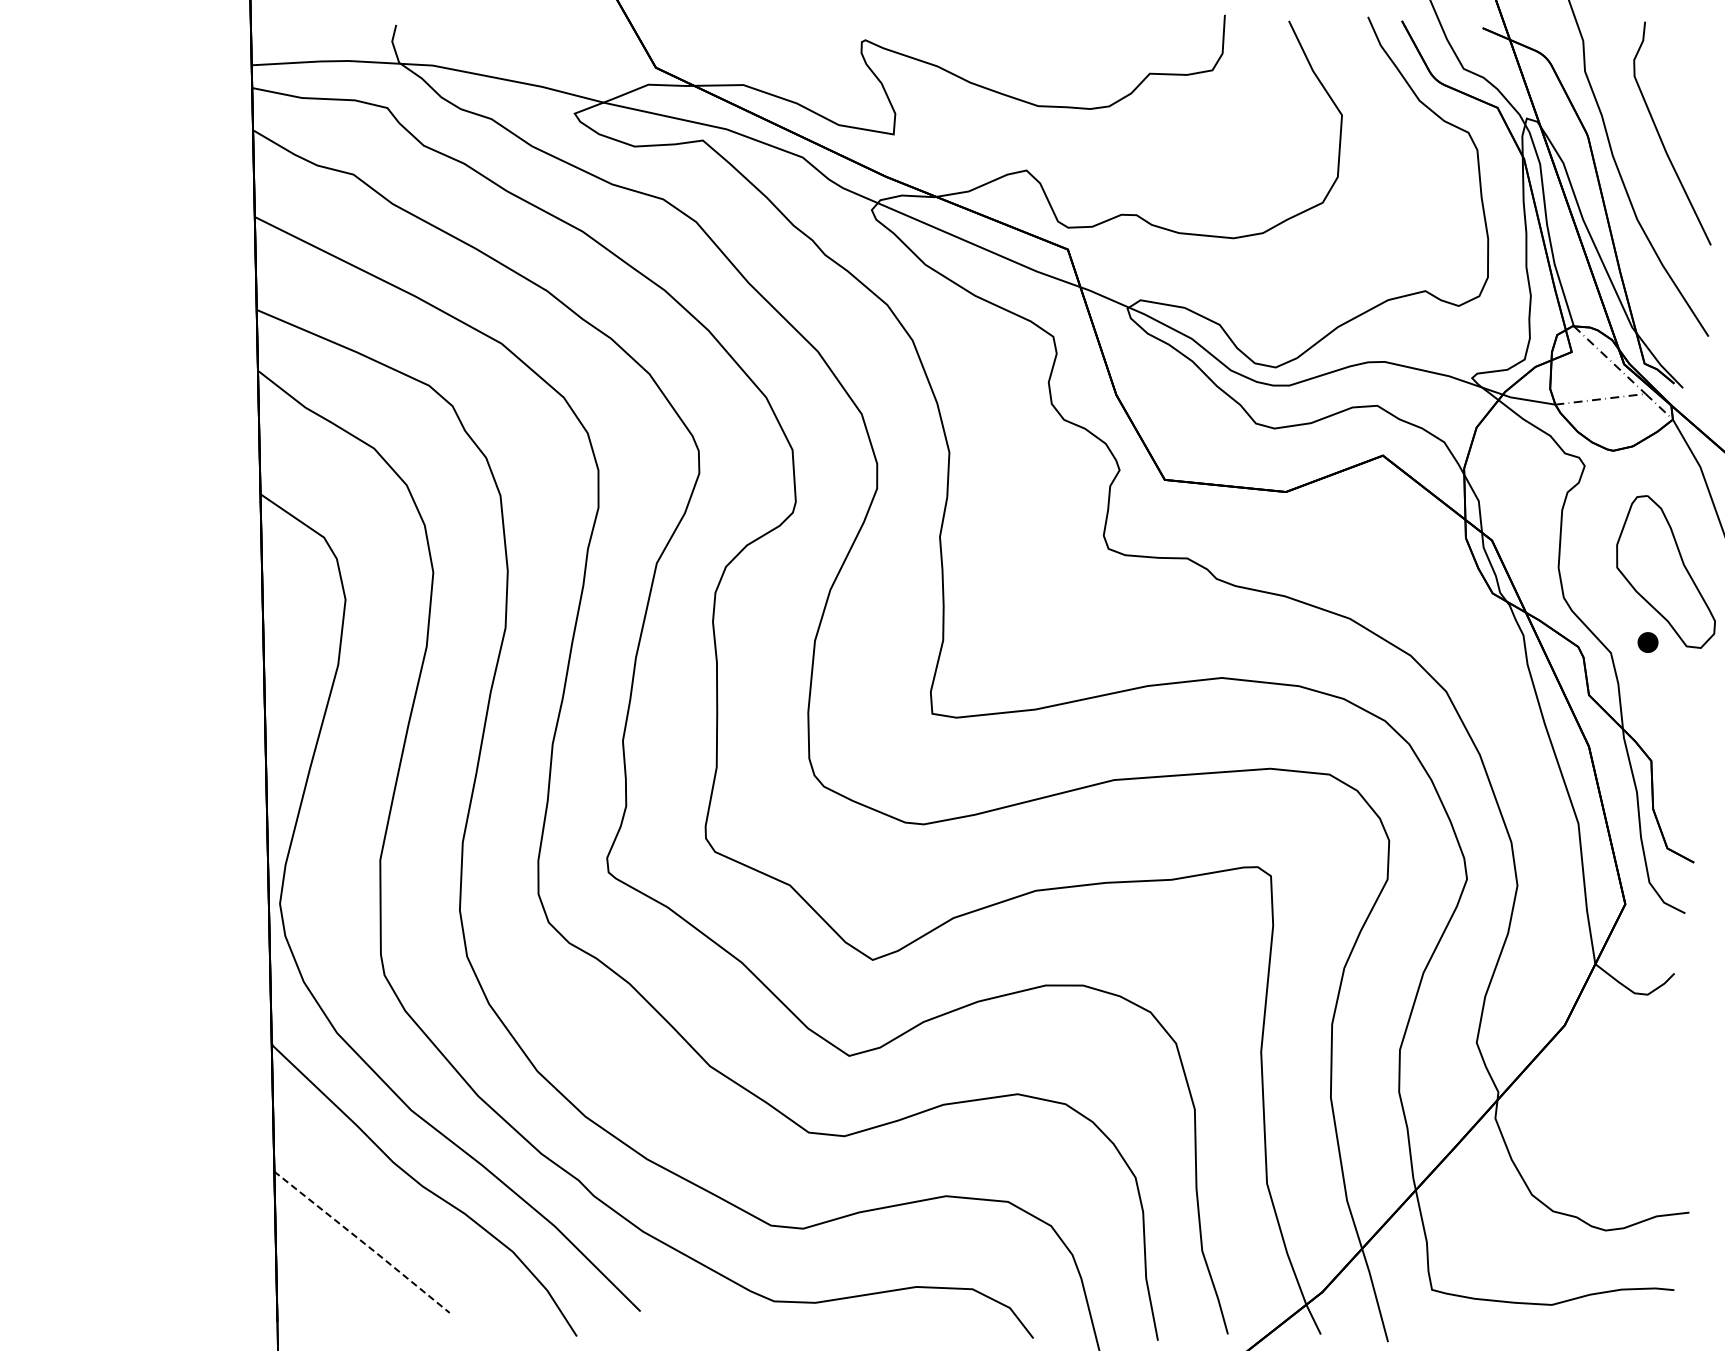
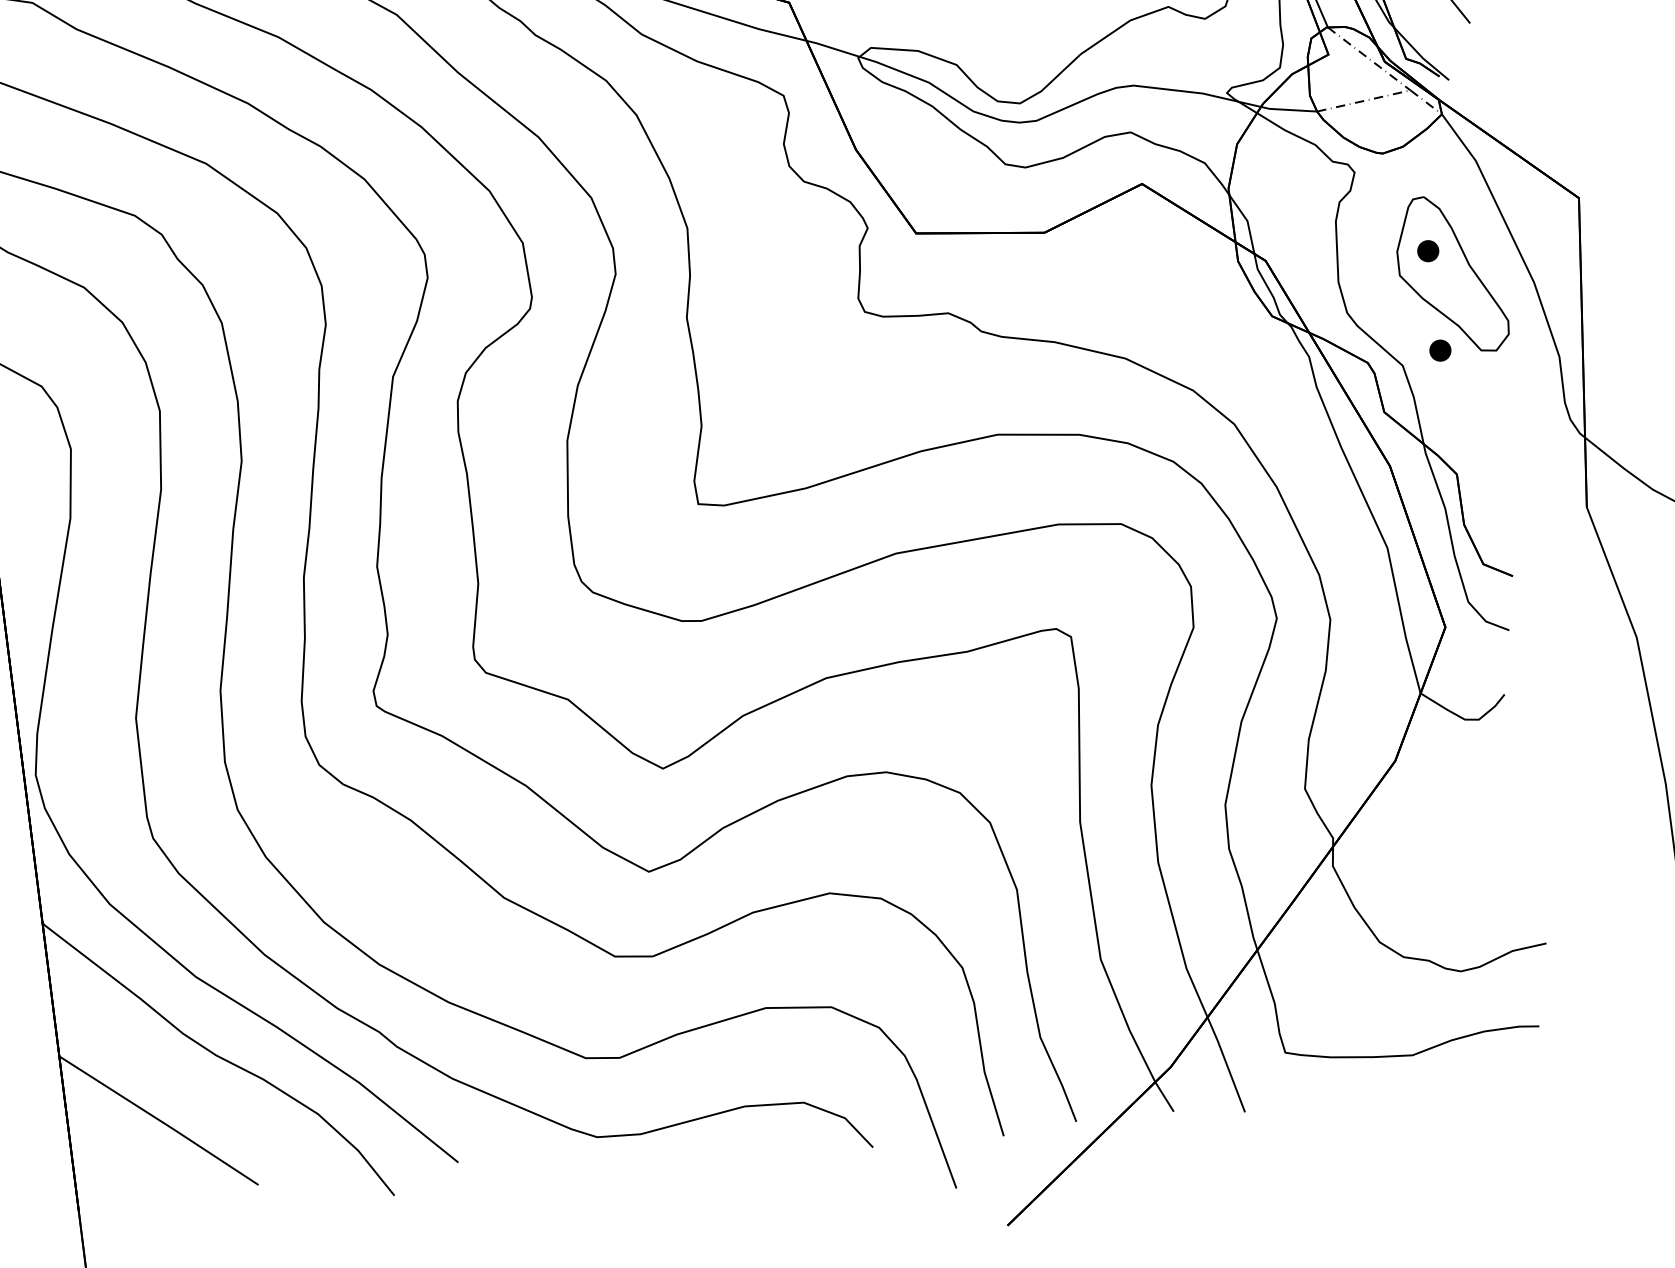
part: (1646, 547) -> (1428, 251), added
line: (362, 1241) -> (159, 1119), dashed -> solid

